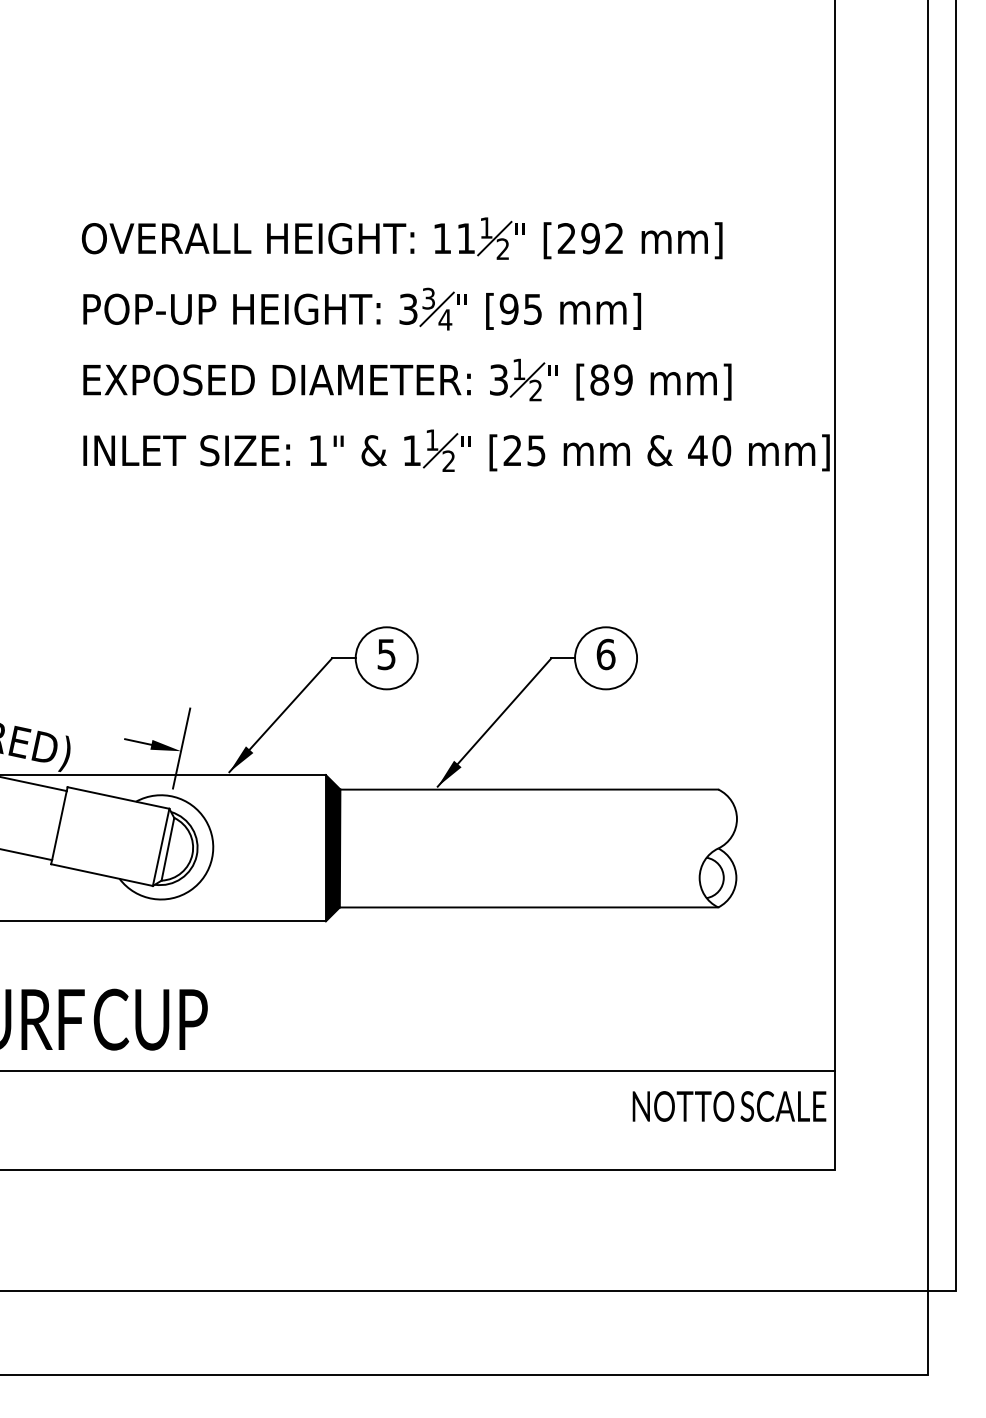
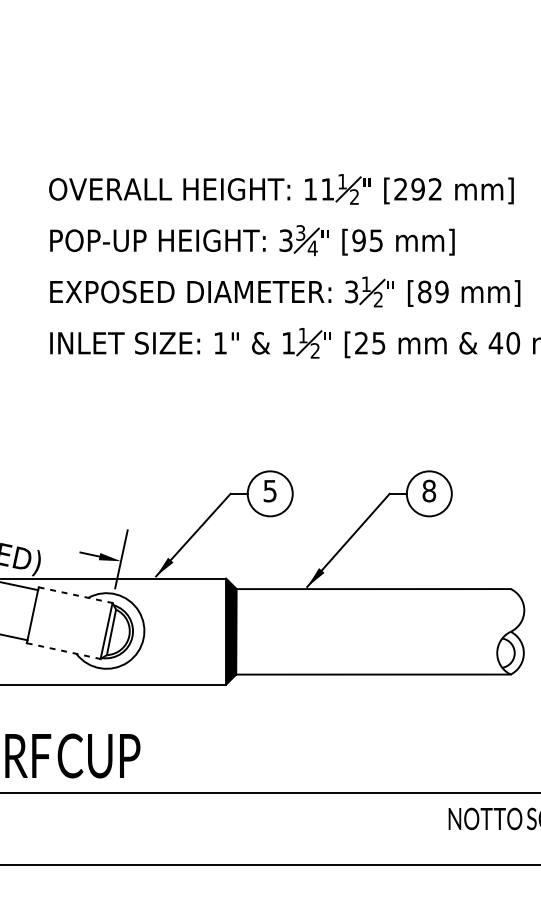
text: (605, 654) -> (428, 491), 6 -> 8
line: (118, 798) -> (75, 595), solid -> dashed
line: (102, 875) -> (64, 651), solid -> dashed

